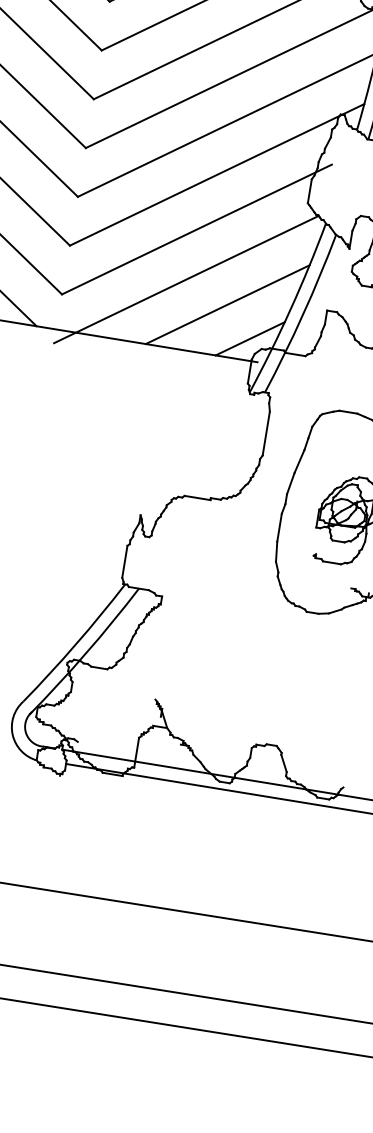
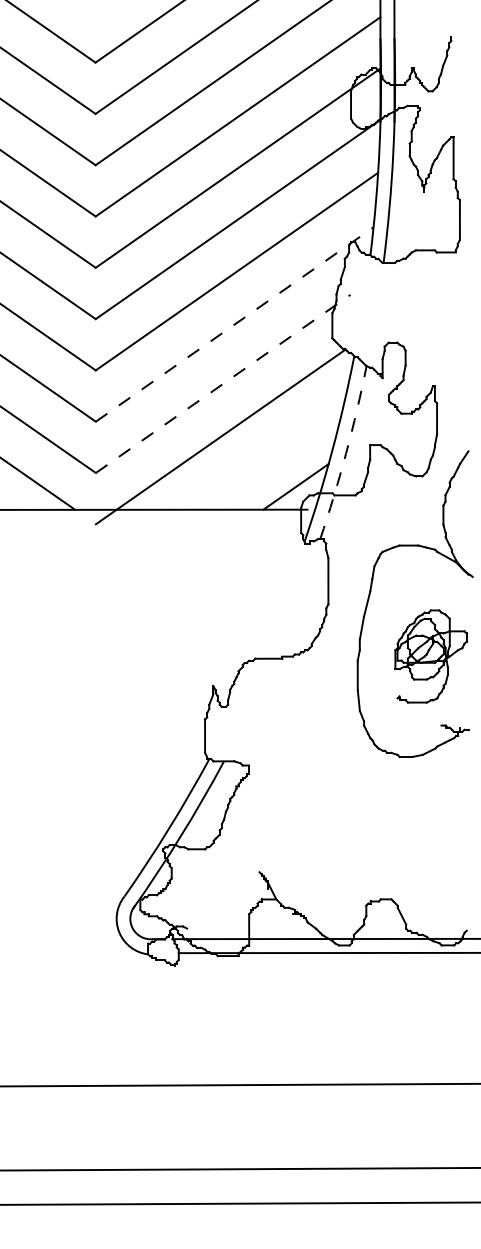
line: (217, 174) -> (235, 324), solid -> dashed
line: (197, 229) -> (223, 383), solid -> dashed
line: (227, 304) -> (267, 455), removed
arc: (303, 314) -> (346, 453), solid -> dashed

